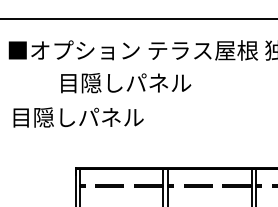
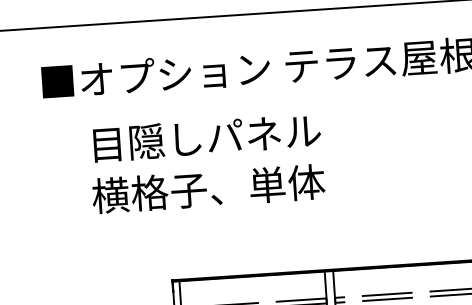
text: (126, 83) -> (207, 138), moved
text: (89, 117) -> (190, 190), 目隠しパネル -> 横格子、単体

